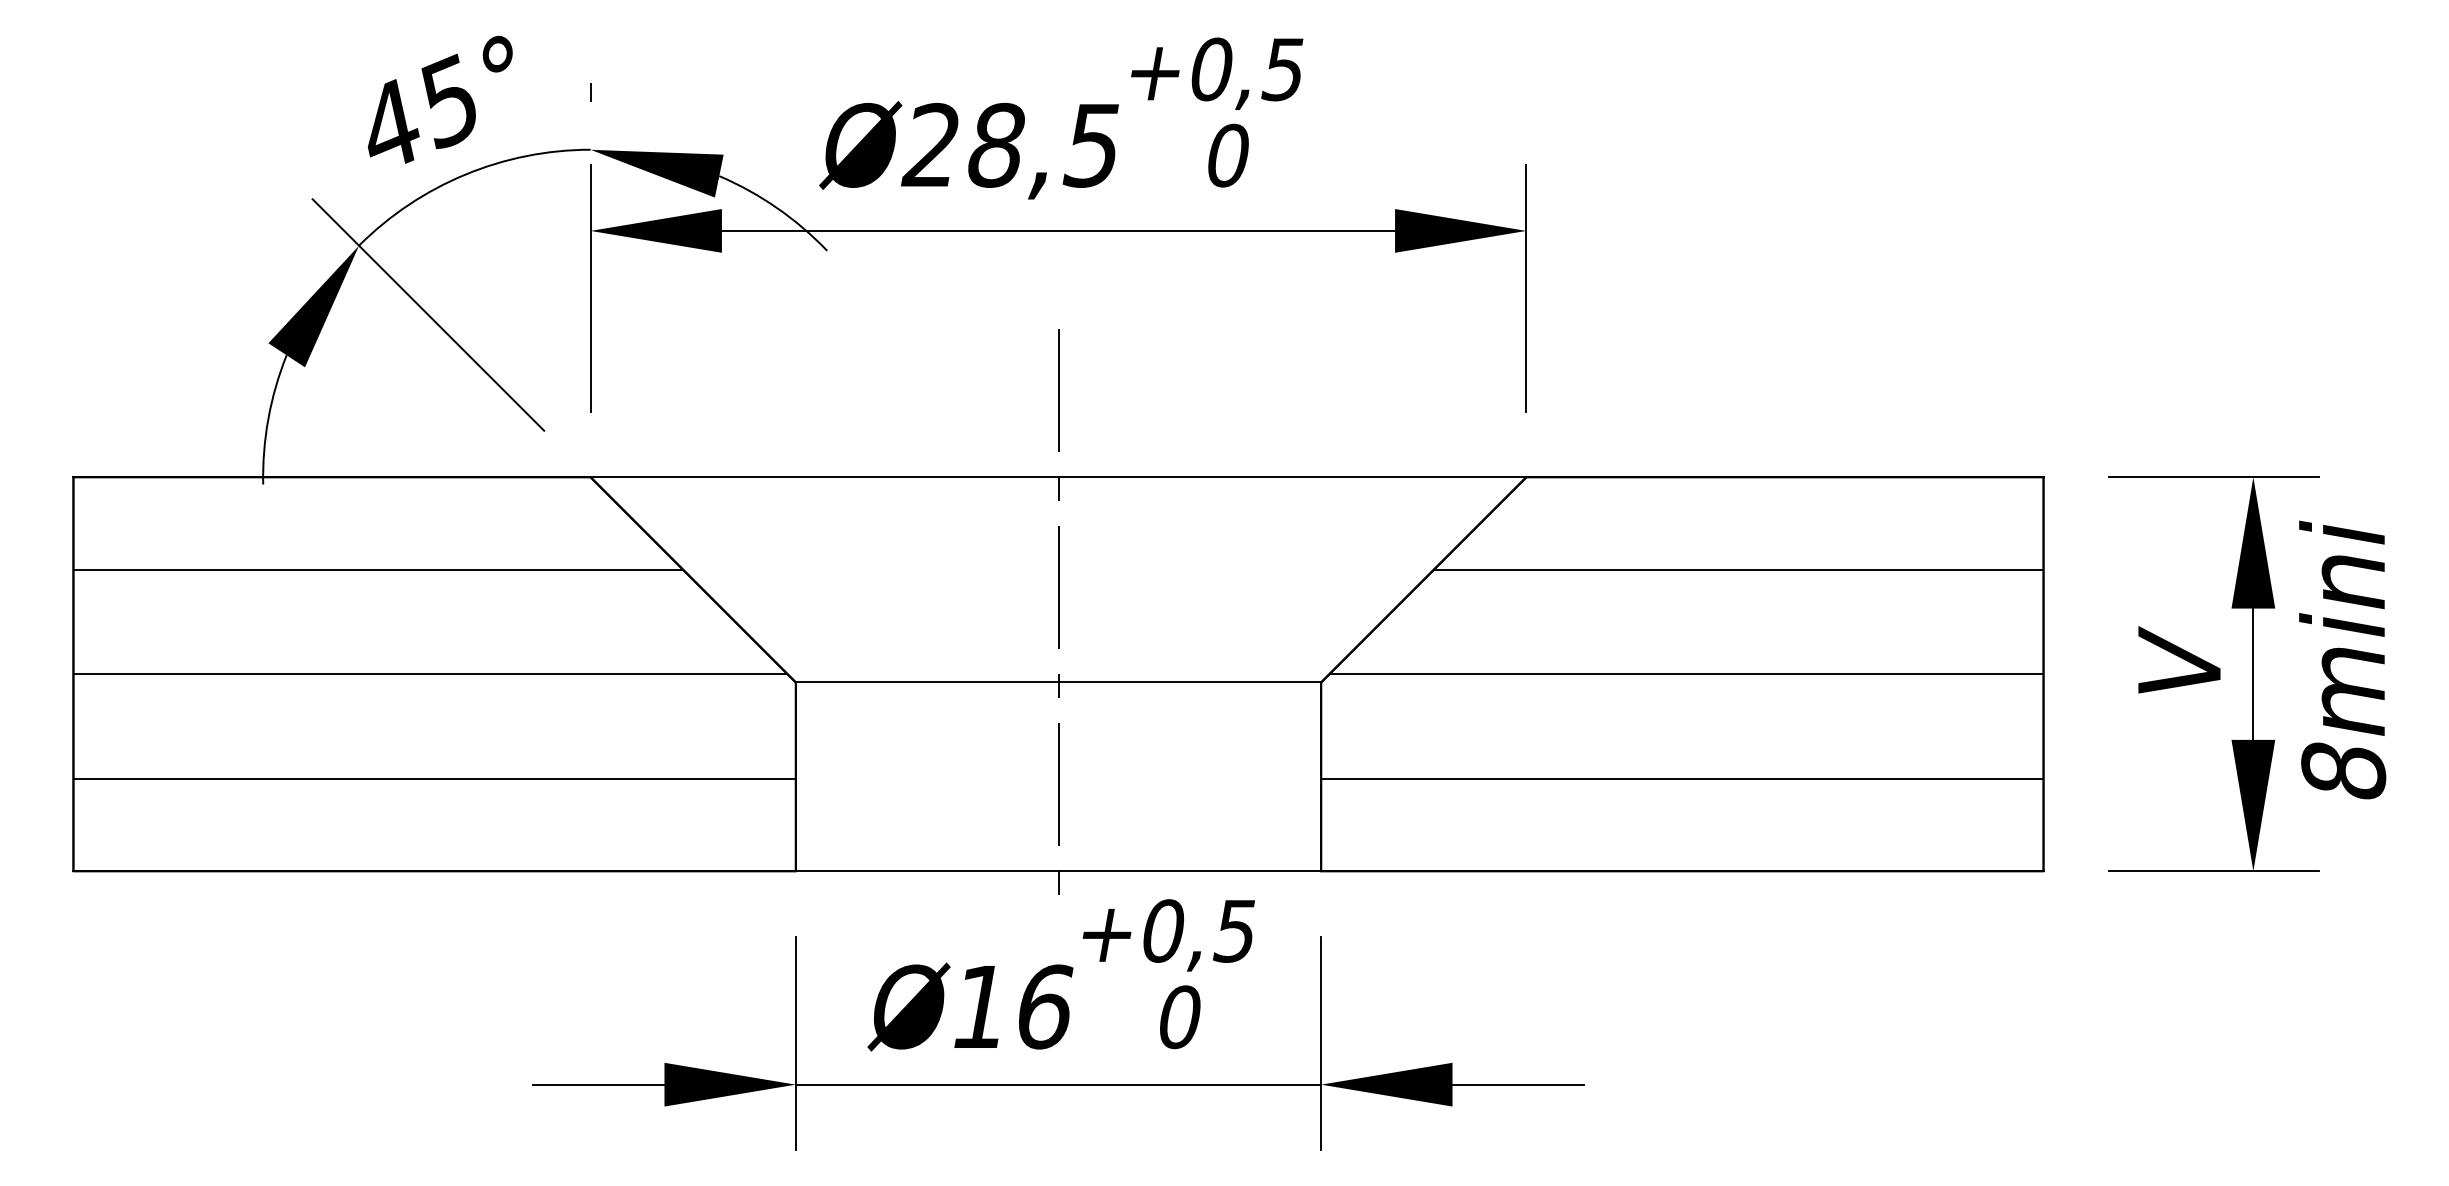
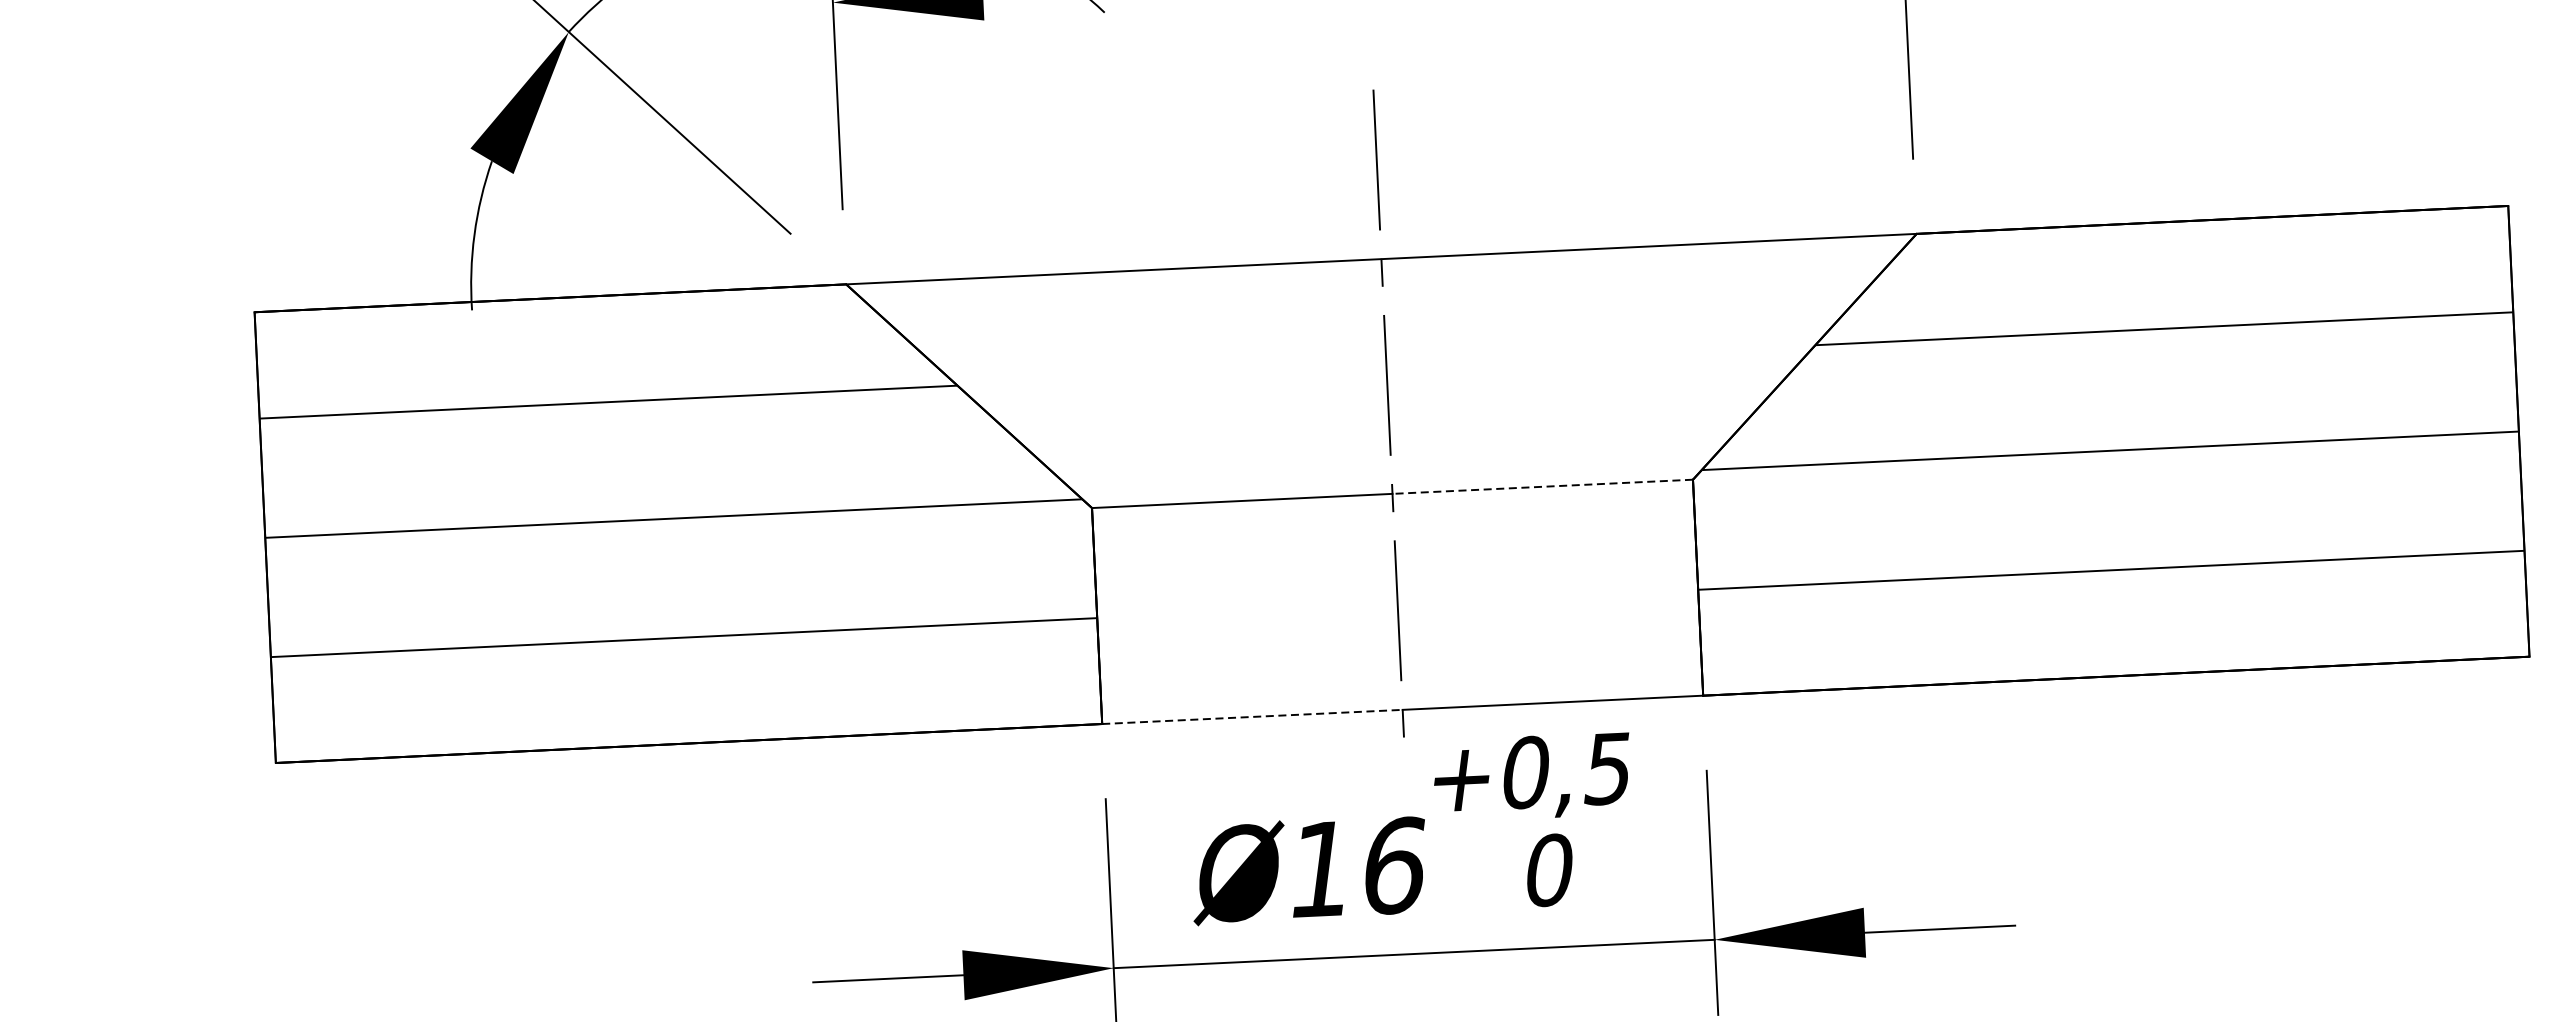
line: (1189, 682) -> (1542, 486), solid -> dashed
line: (927, 871) -> (1252, 717), solid -> dashed

